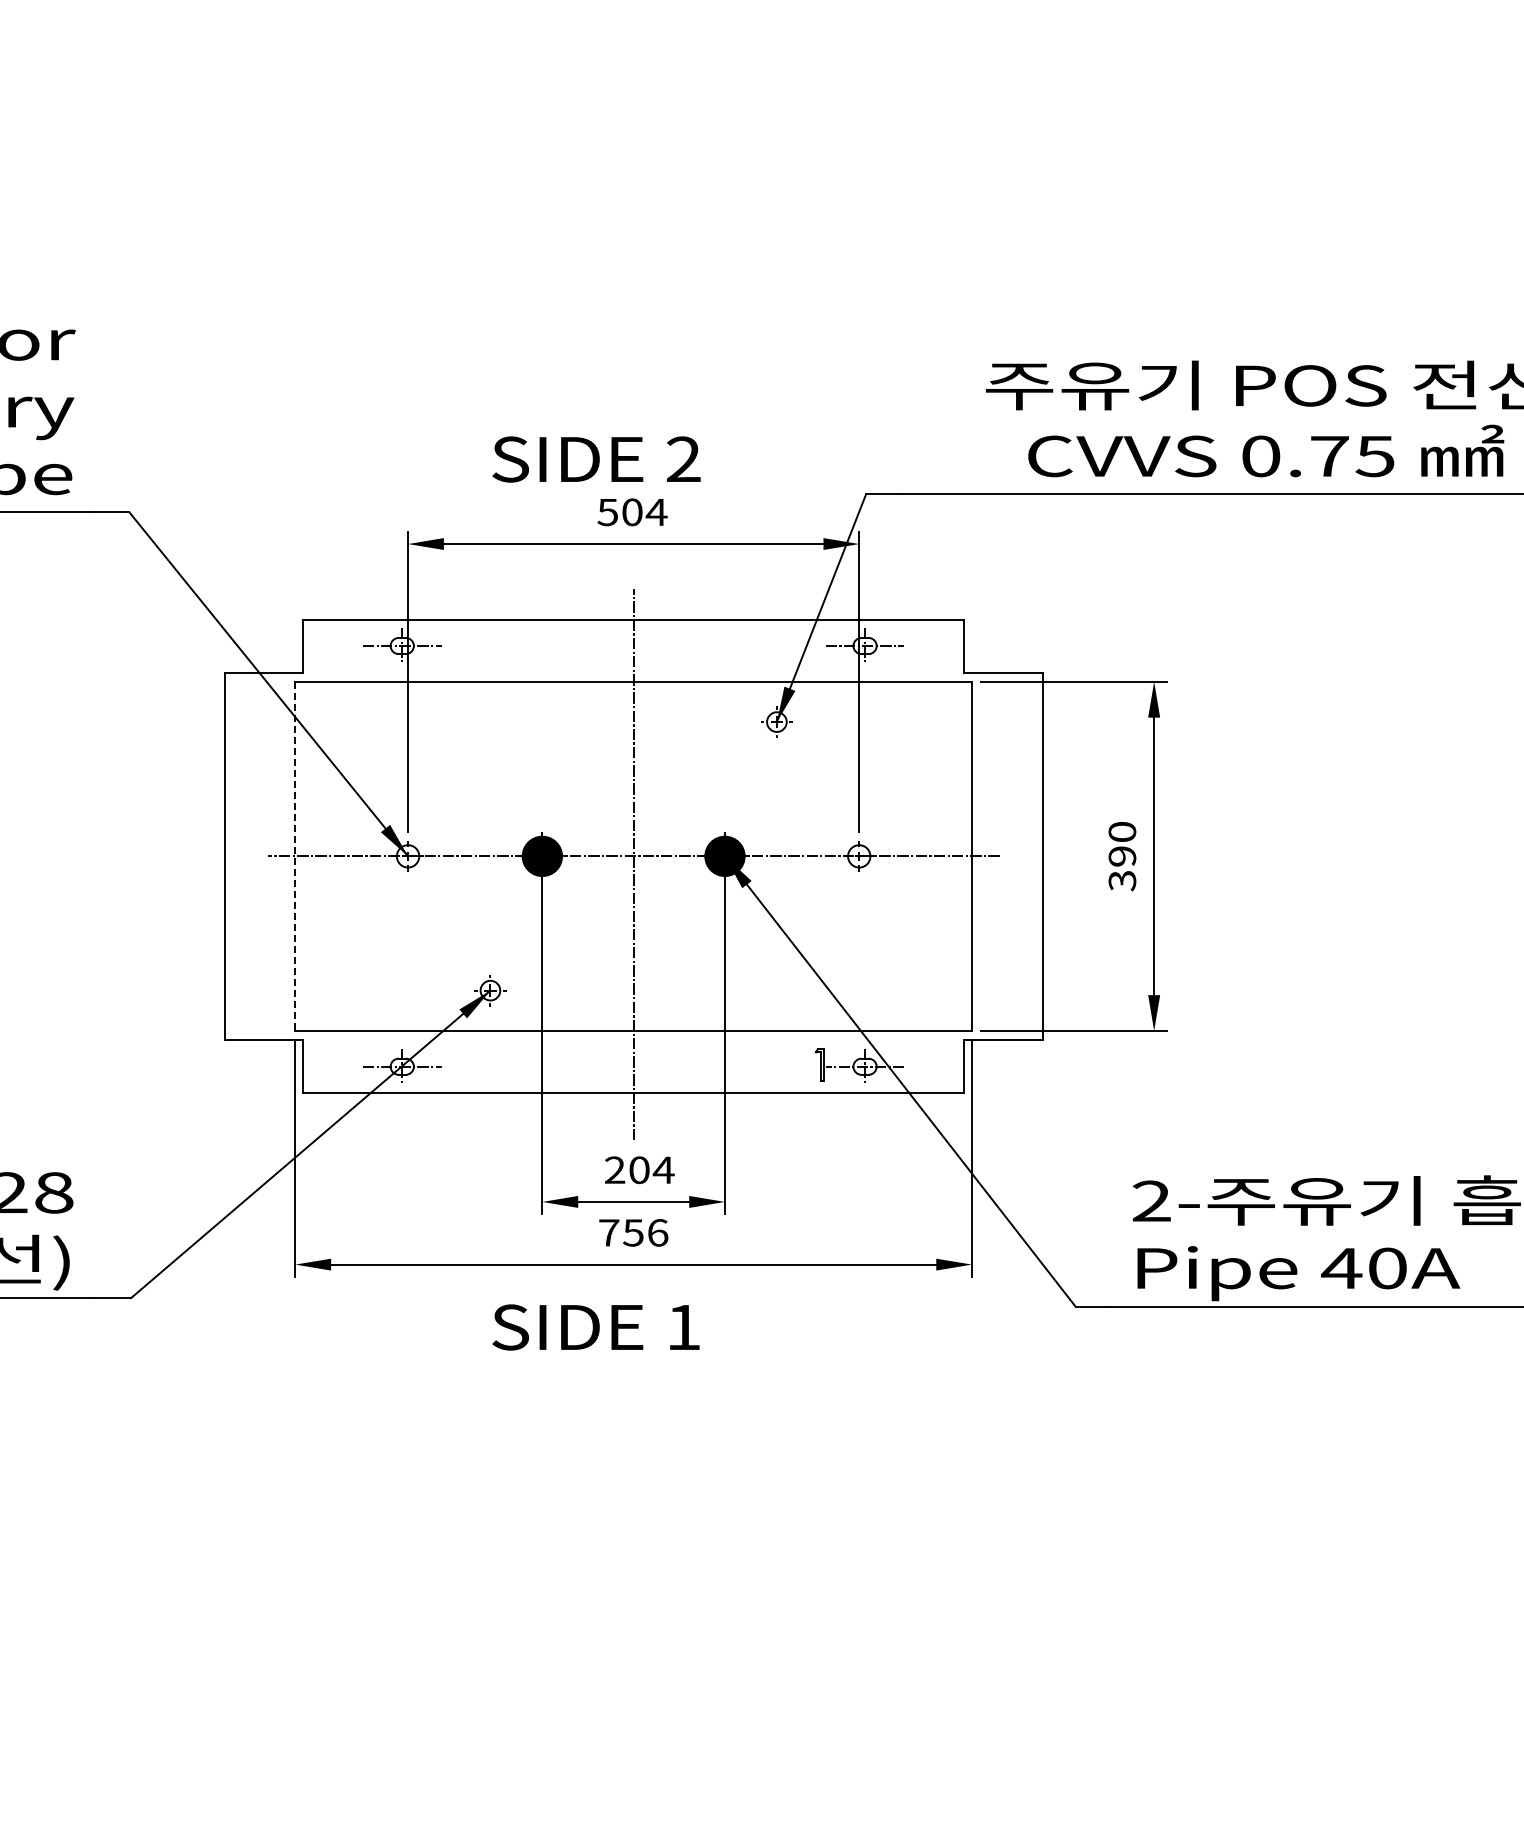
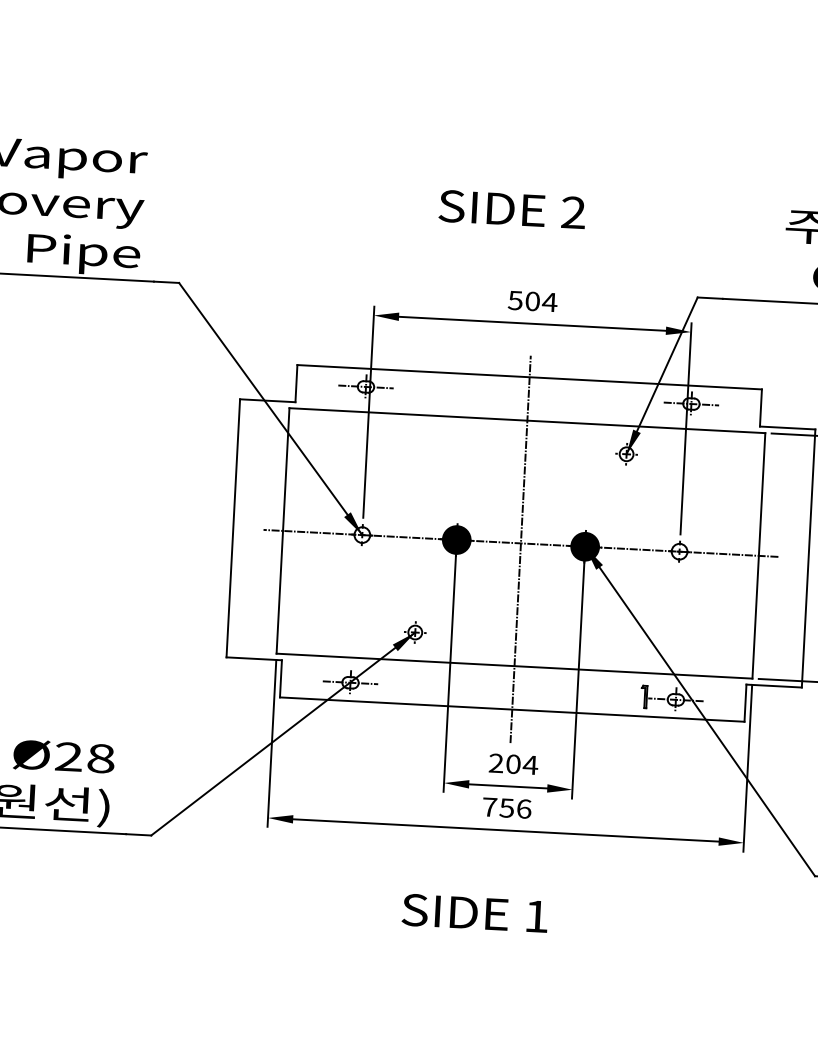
text: (596, 459) -> (512, 209), moved
line: (295, 856) -> (283, 531), dashed -> solid
text: (595, 1327) -> (474, 913), moved

